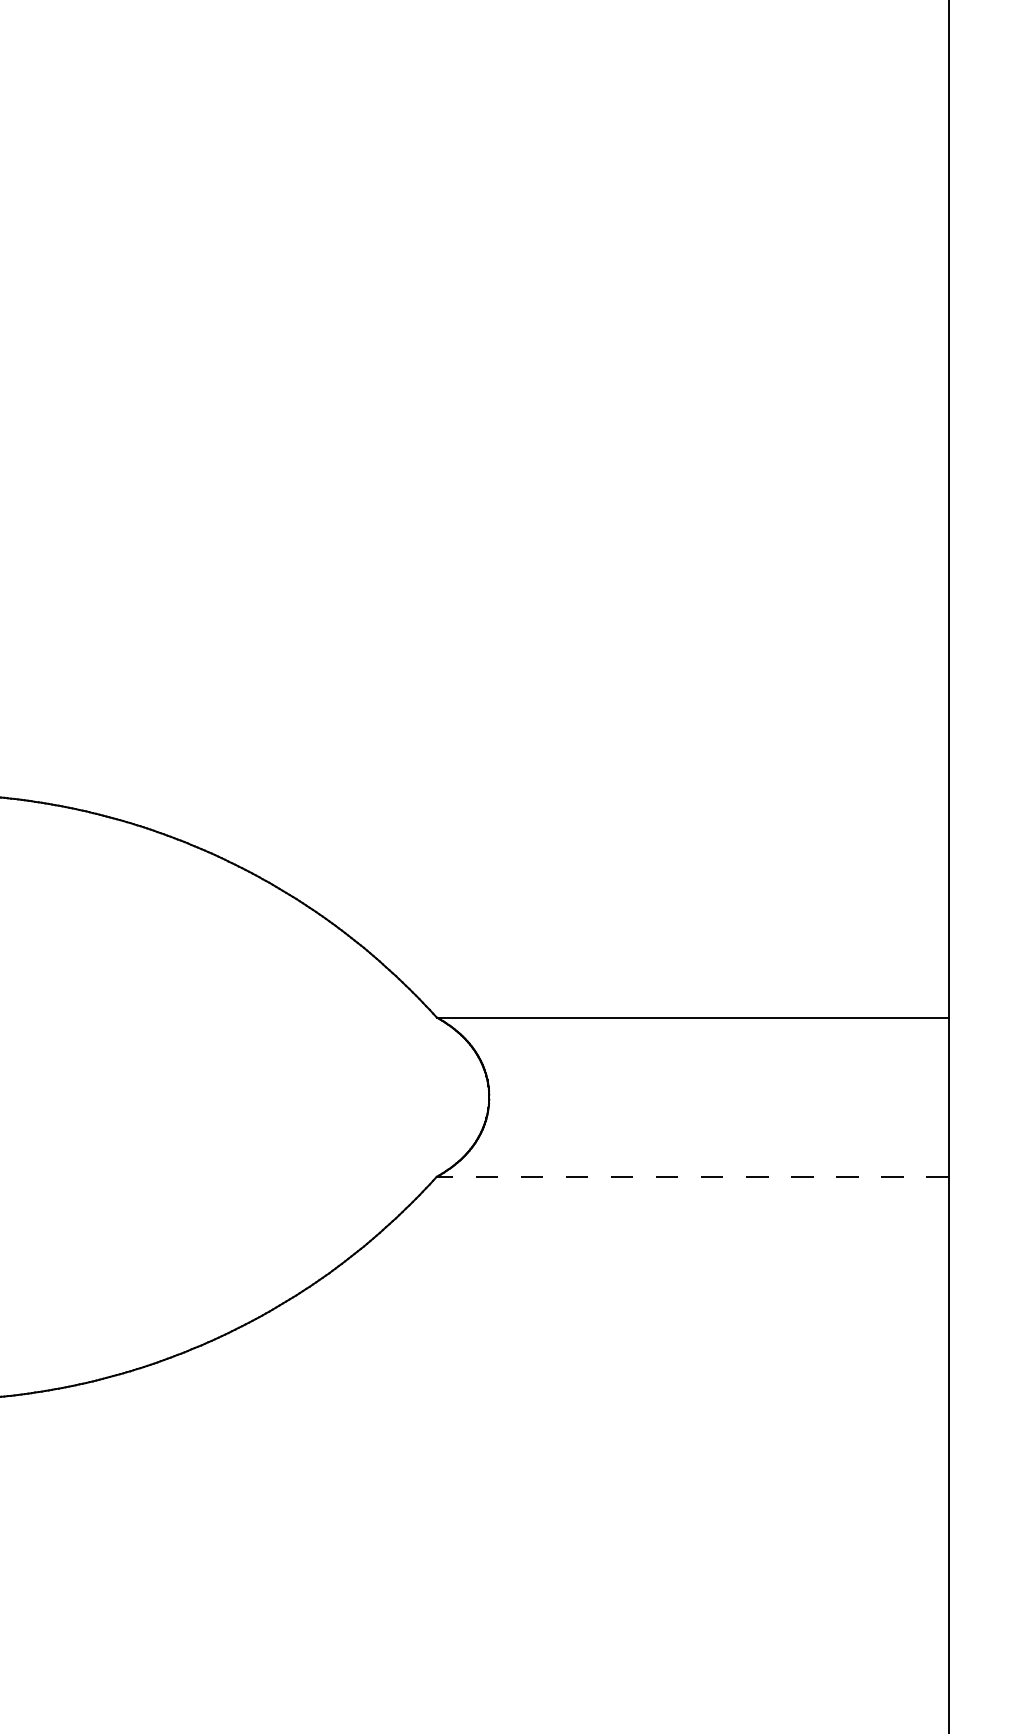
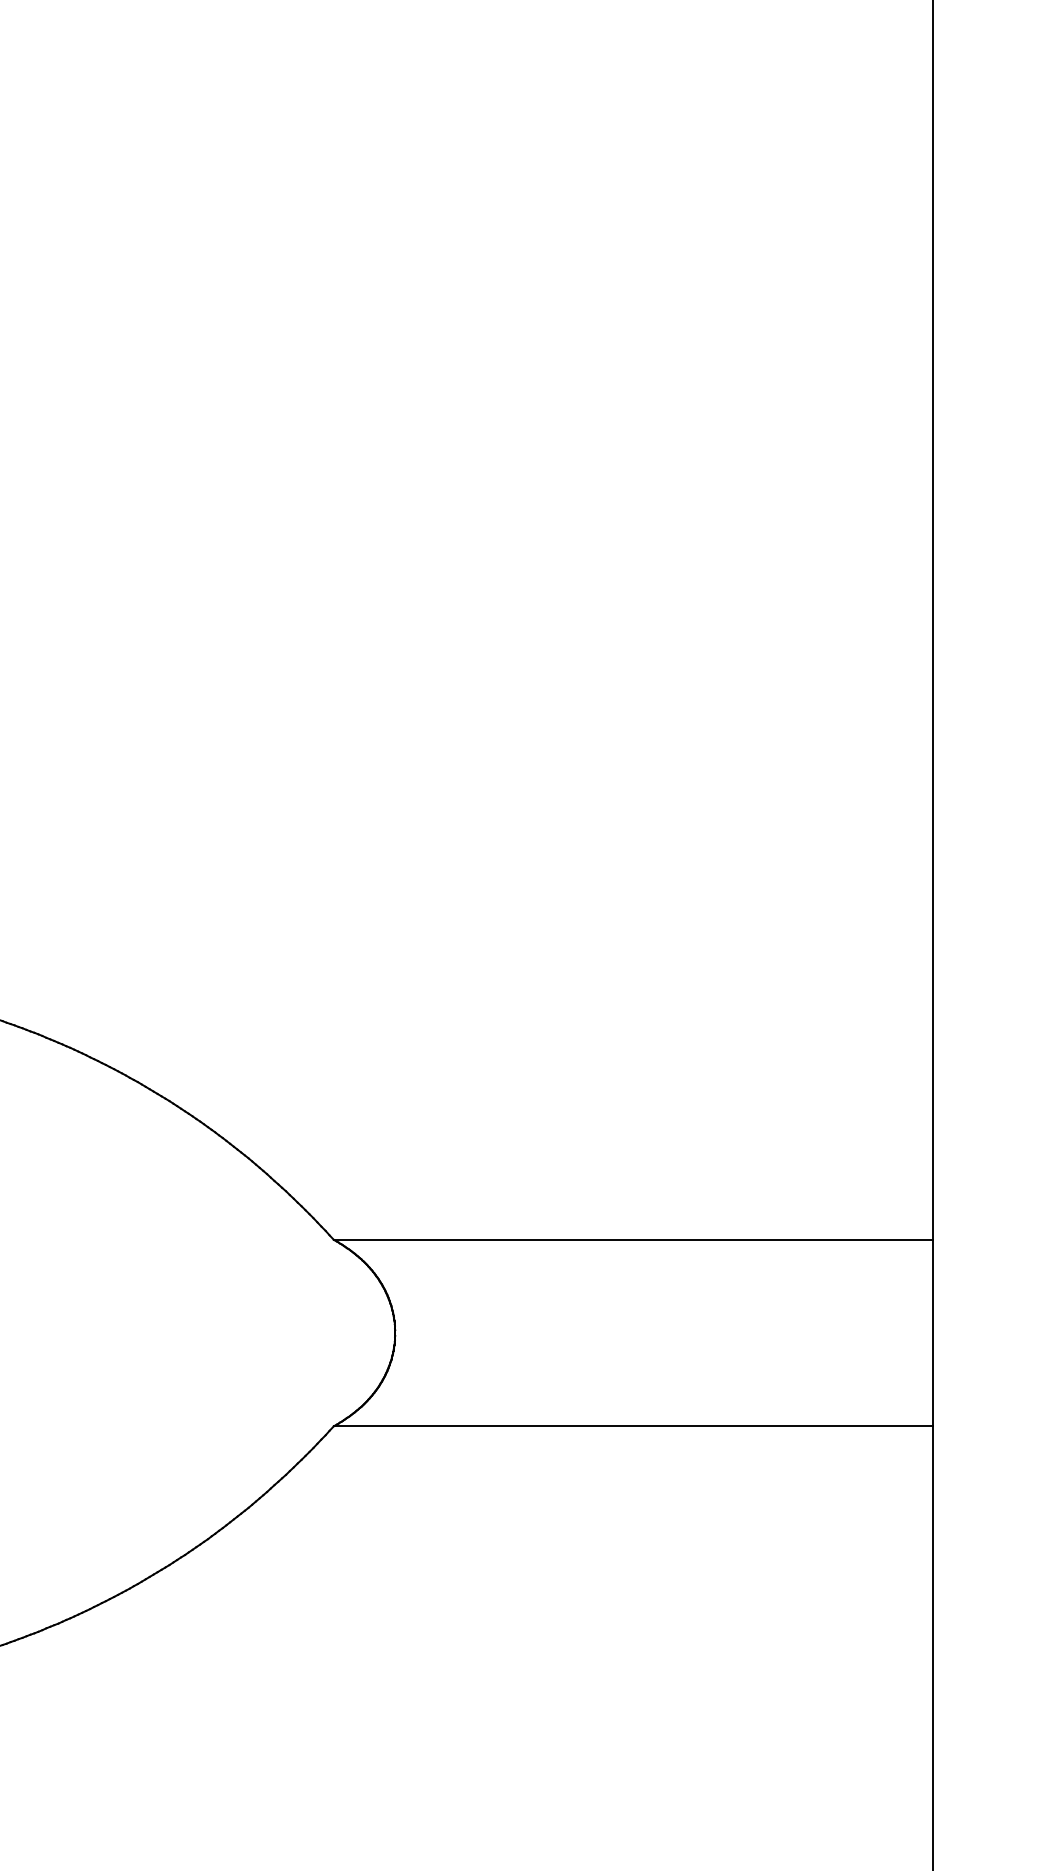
line: (692, 1176) -> (633, 1425), dashed -> solid

